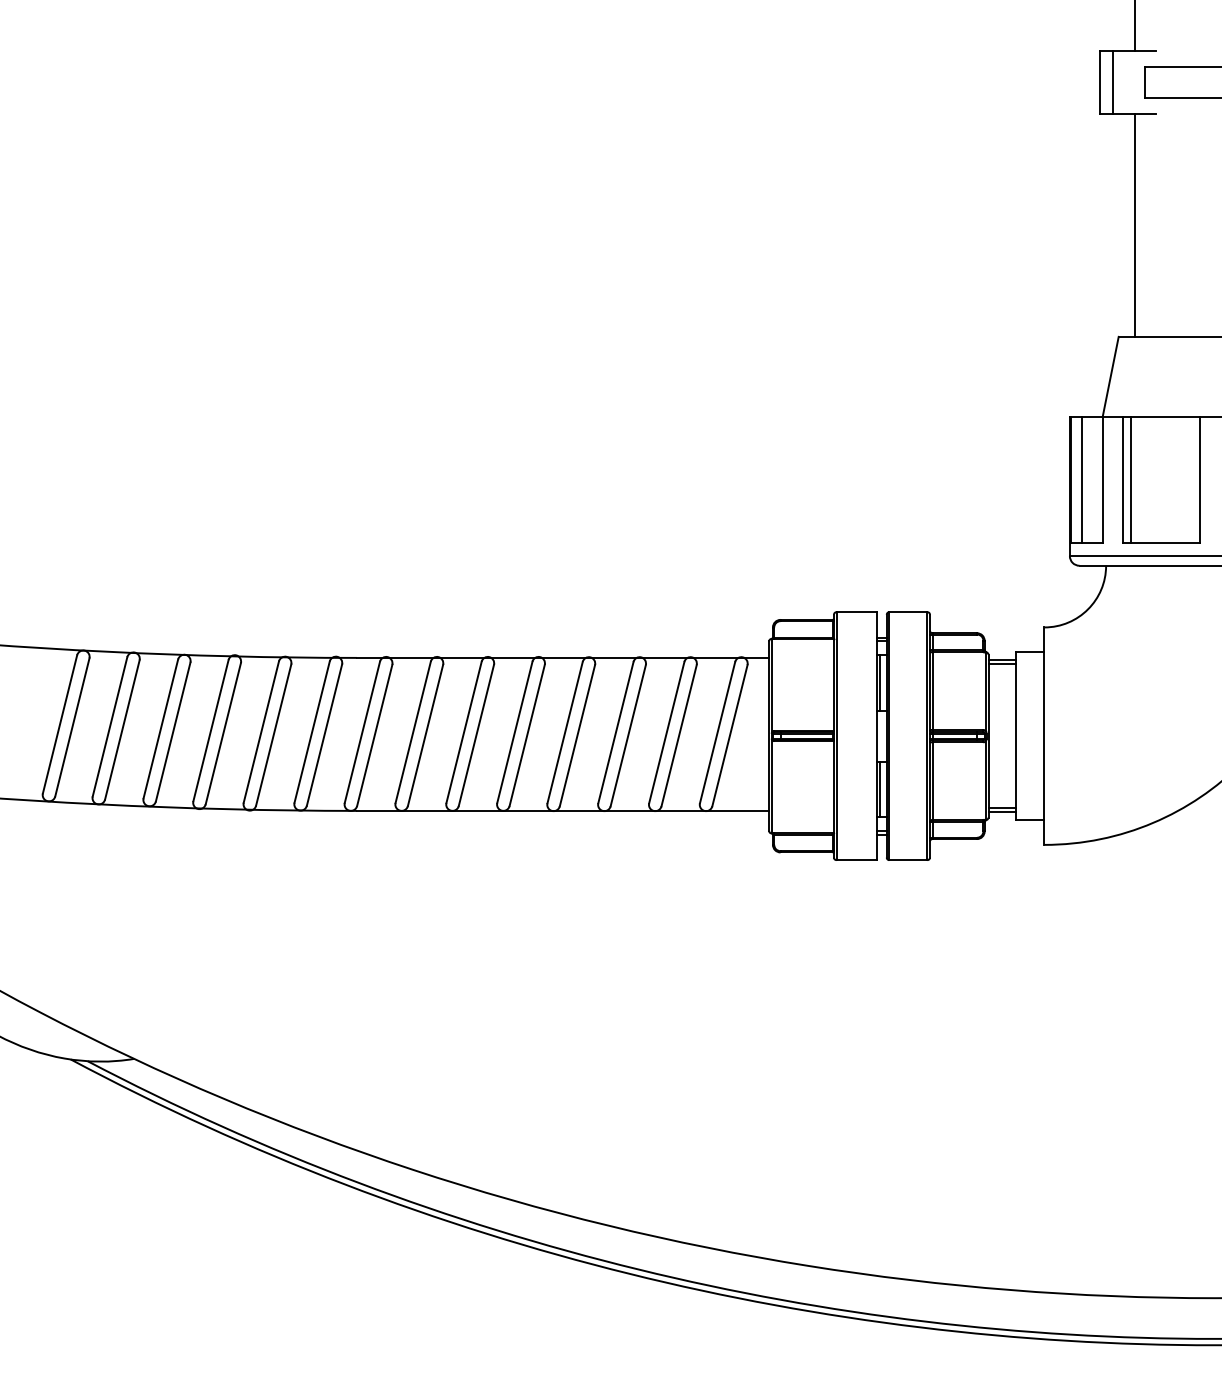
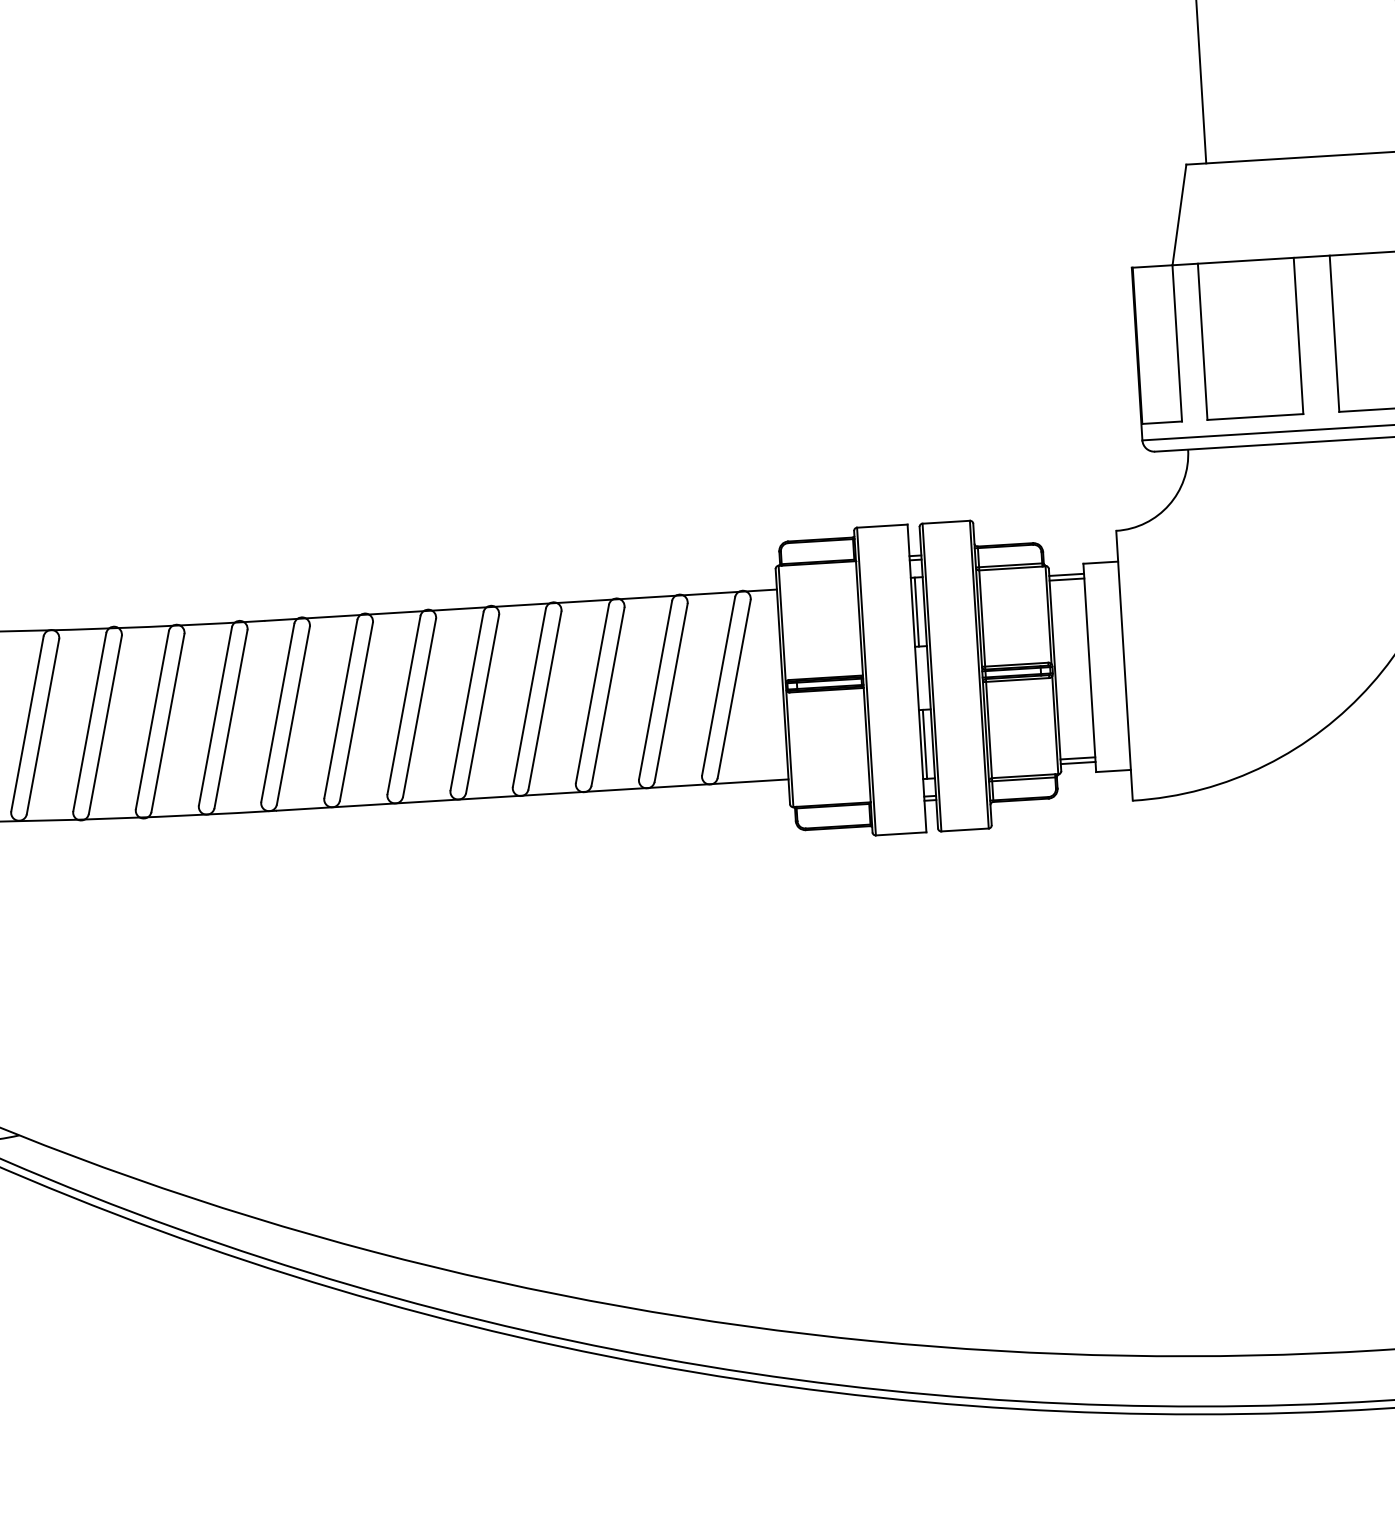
line: (1082, 479) -> (1152, 344), removed
line: (1131, 479) -> (1213, 340), removed

